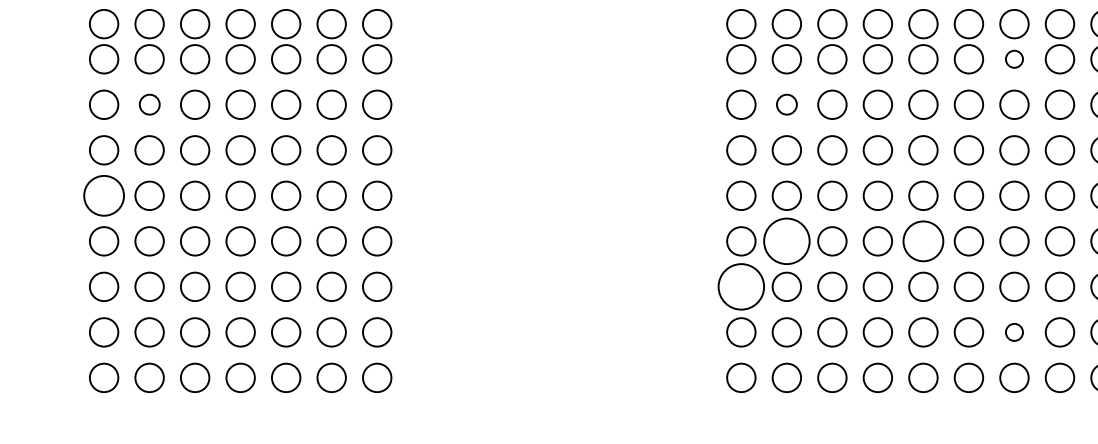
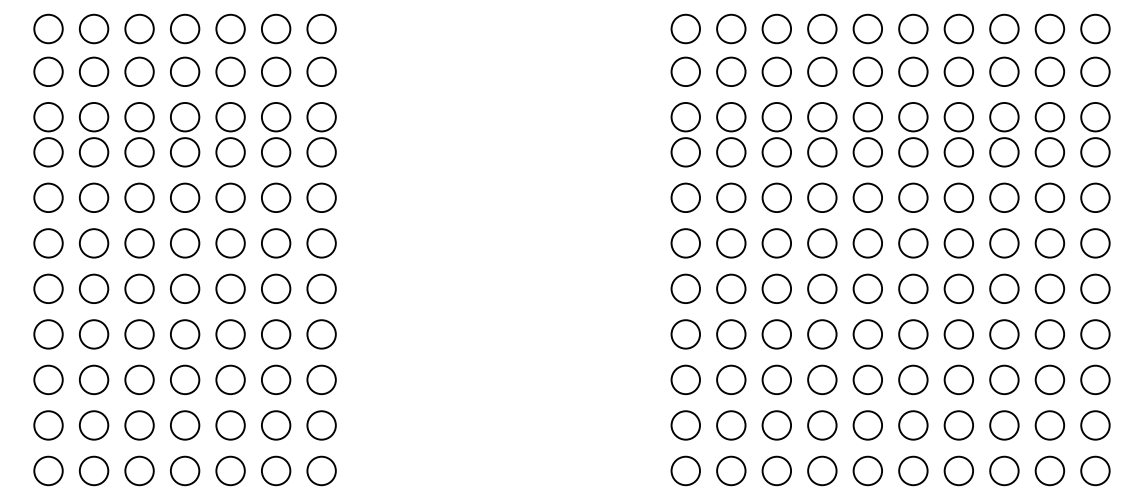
circle: (1014, 59) -> (958, 152), size x1.67
circle: (150, 104) -> (94, 197), size x1.43
circle: (787, 104) -> (731, 197), size x1.43
circle: (104, 195) -> (48, 288), size x0.71
circle: (787, 241) -> (731, 334), size x0.62
circle: (923, 241) -> (867, 334), size x0.71
circle: (741, 286) -> (685, 379), size x0.62
circle: (1014, 332) -> (958, 425), size x1.67

